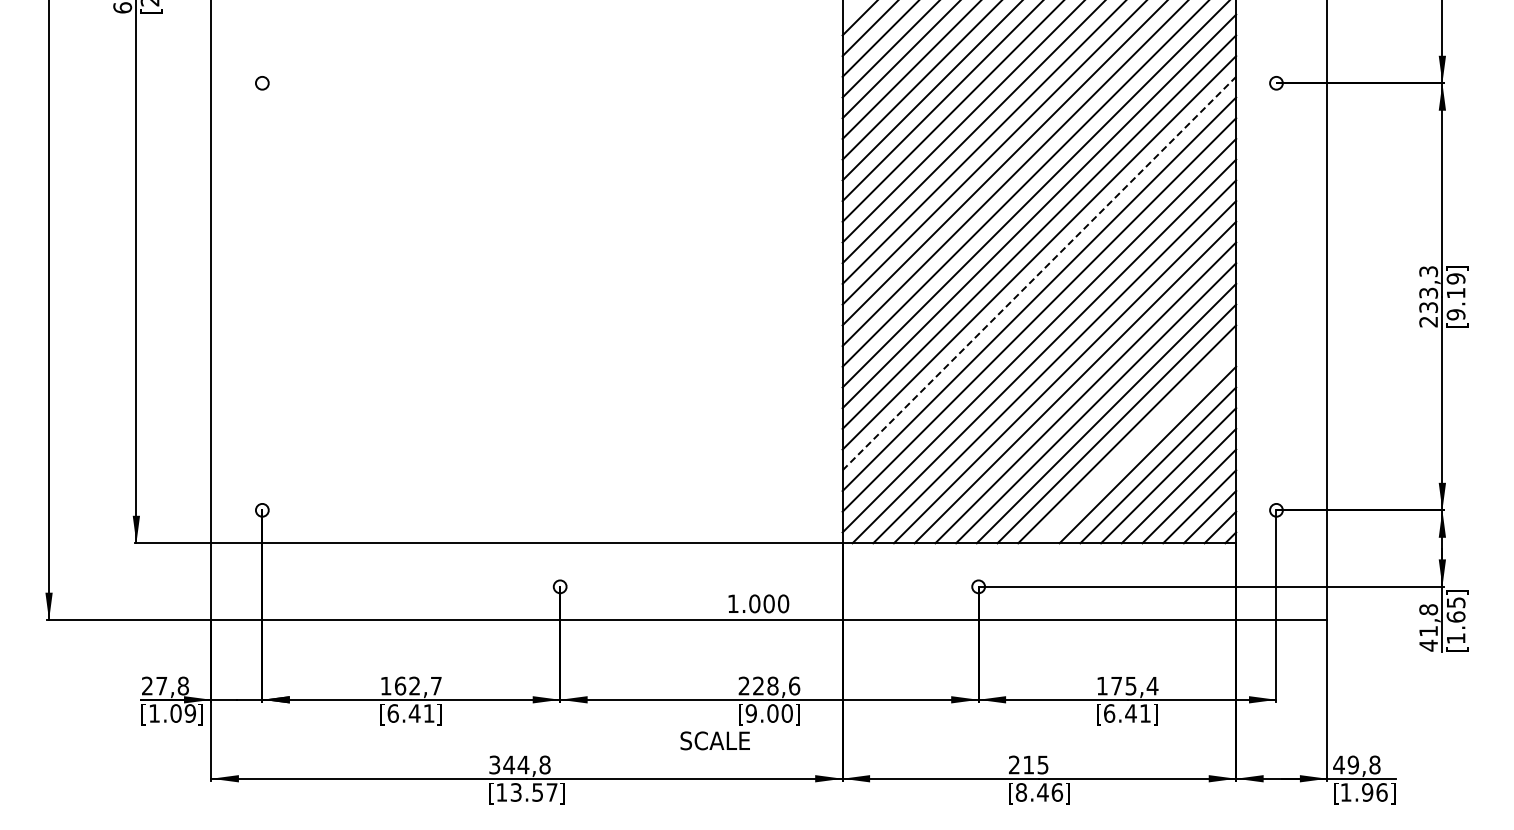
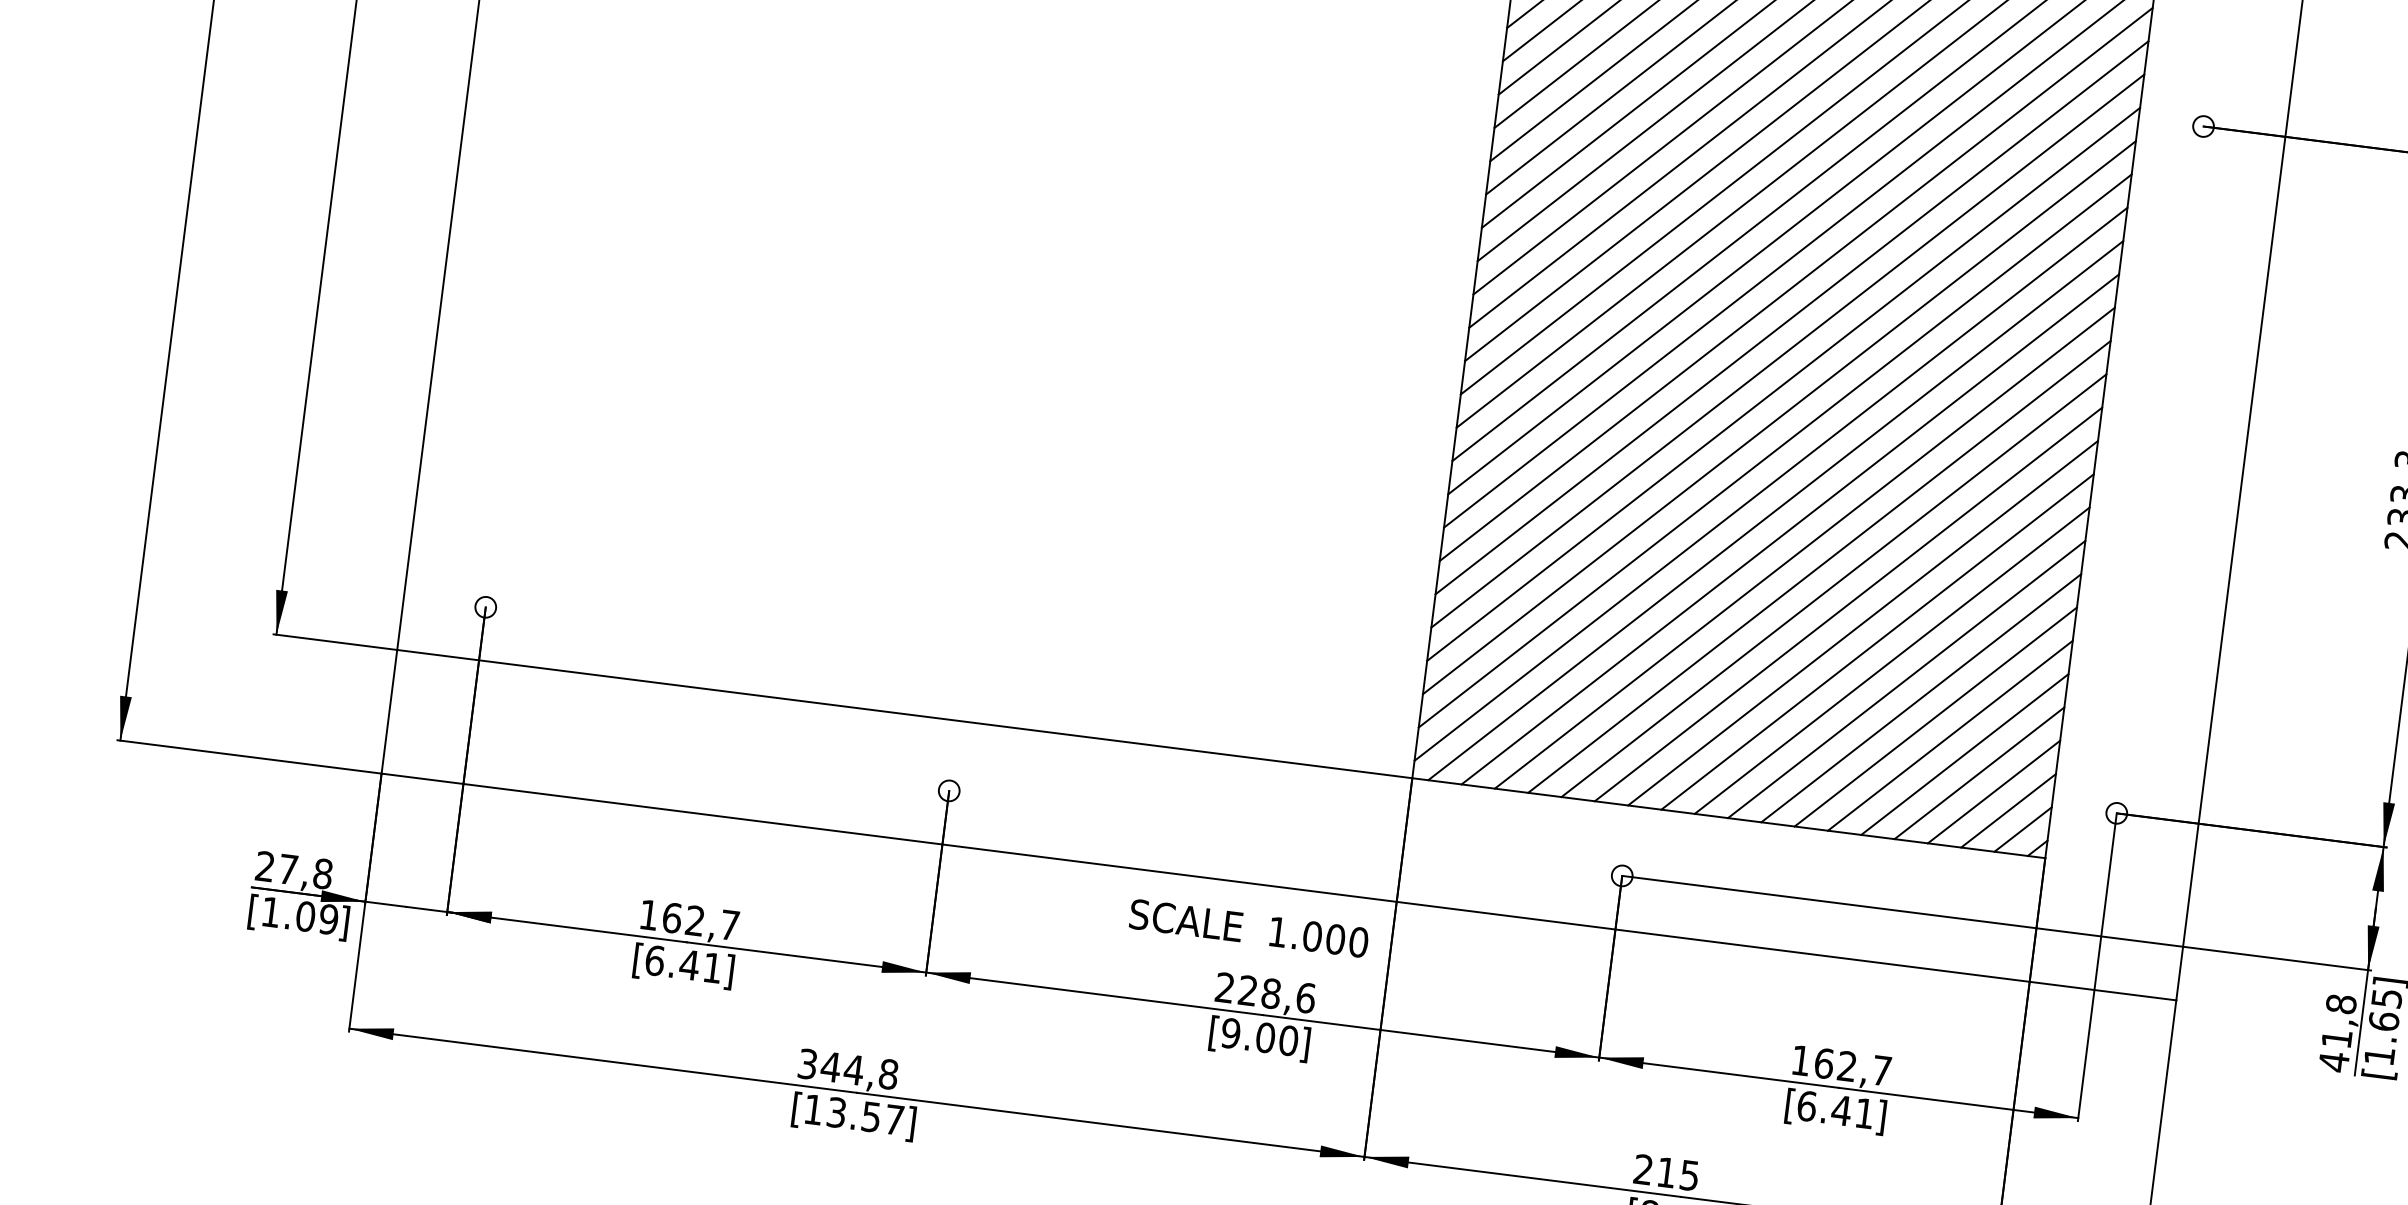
line: (1039, 273) -> (1783, 384), dashed -> solid
line: (1137, 444) -> (1906, 679), added
text: (758, 603) -> (1318, 936), moved
text: (1134, 685) -> (1852, 1066), 175,4 -> 162,7
text: (714, 740) -> (1185, 919), moved

